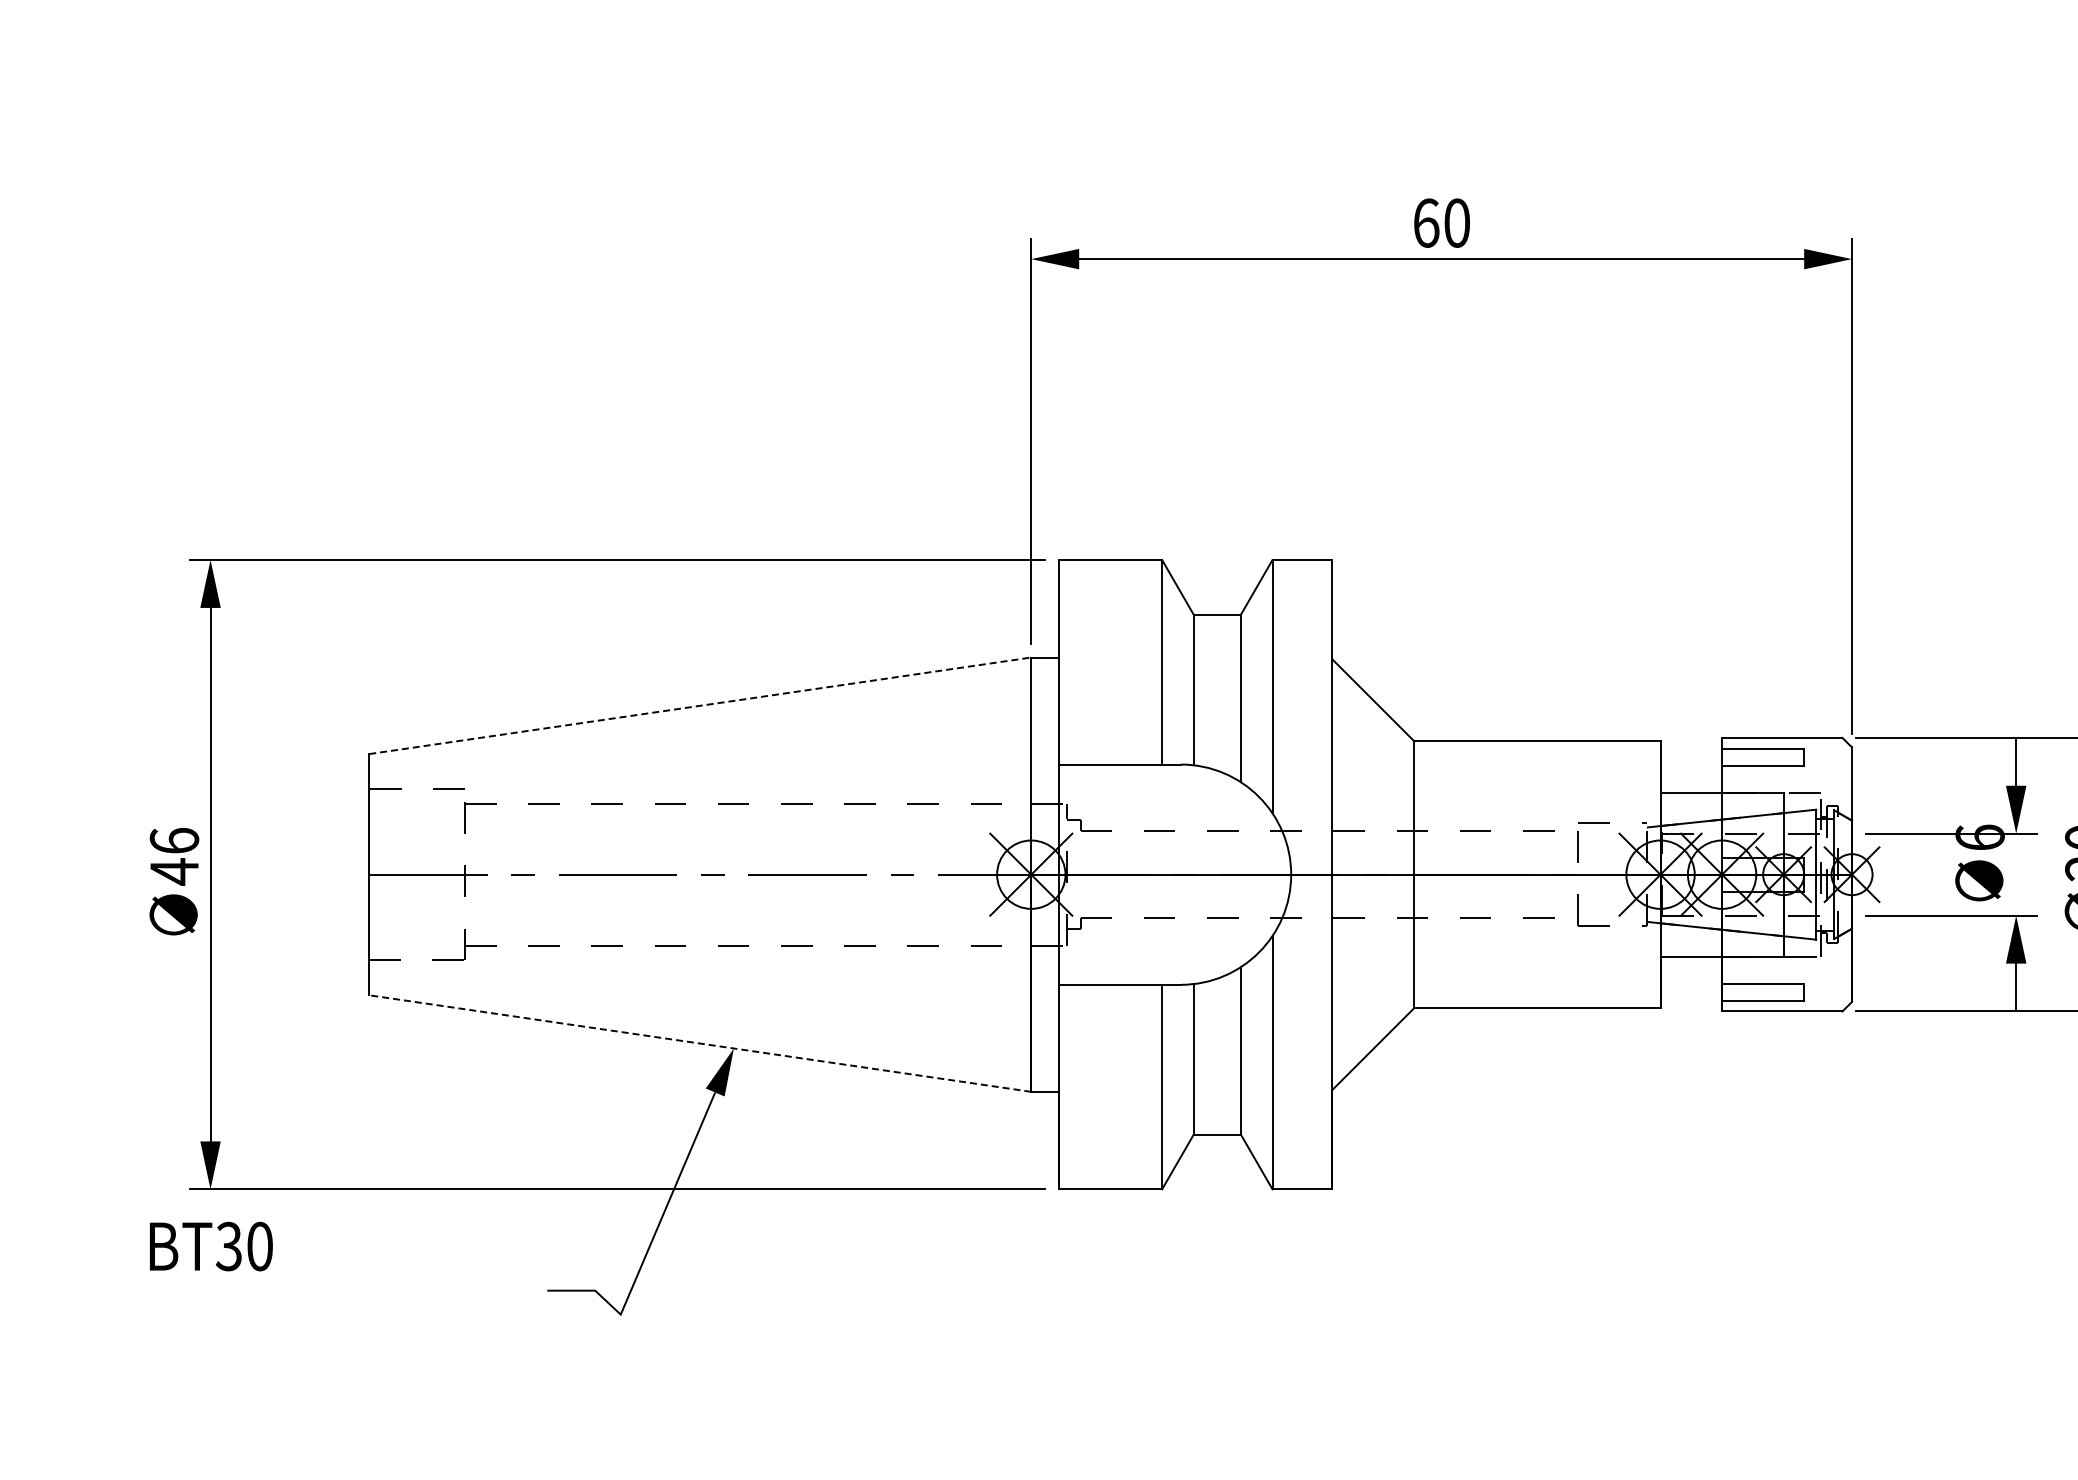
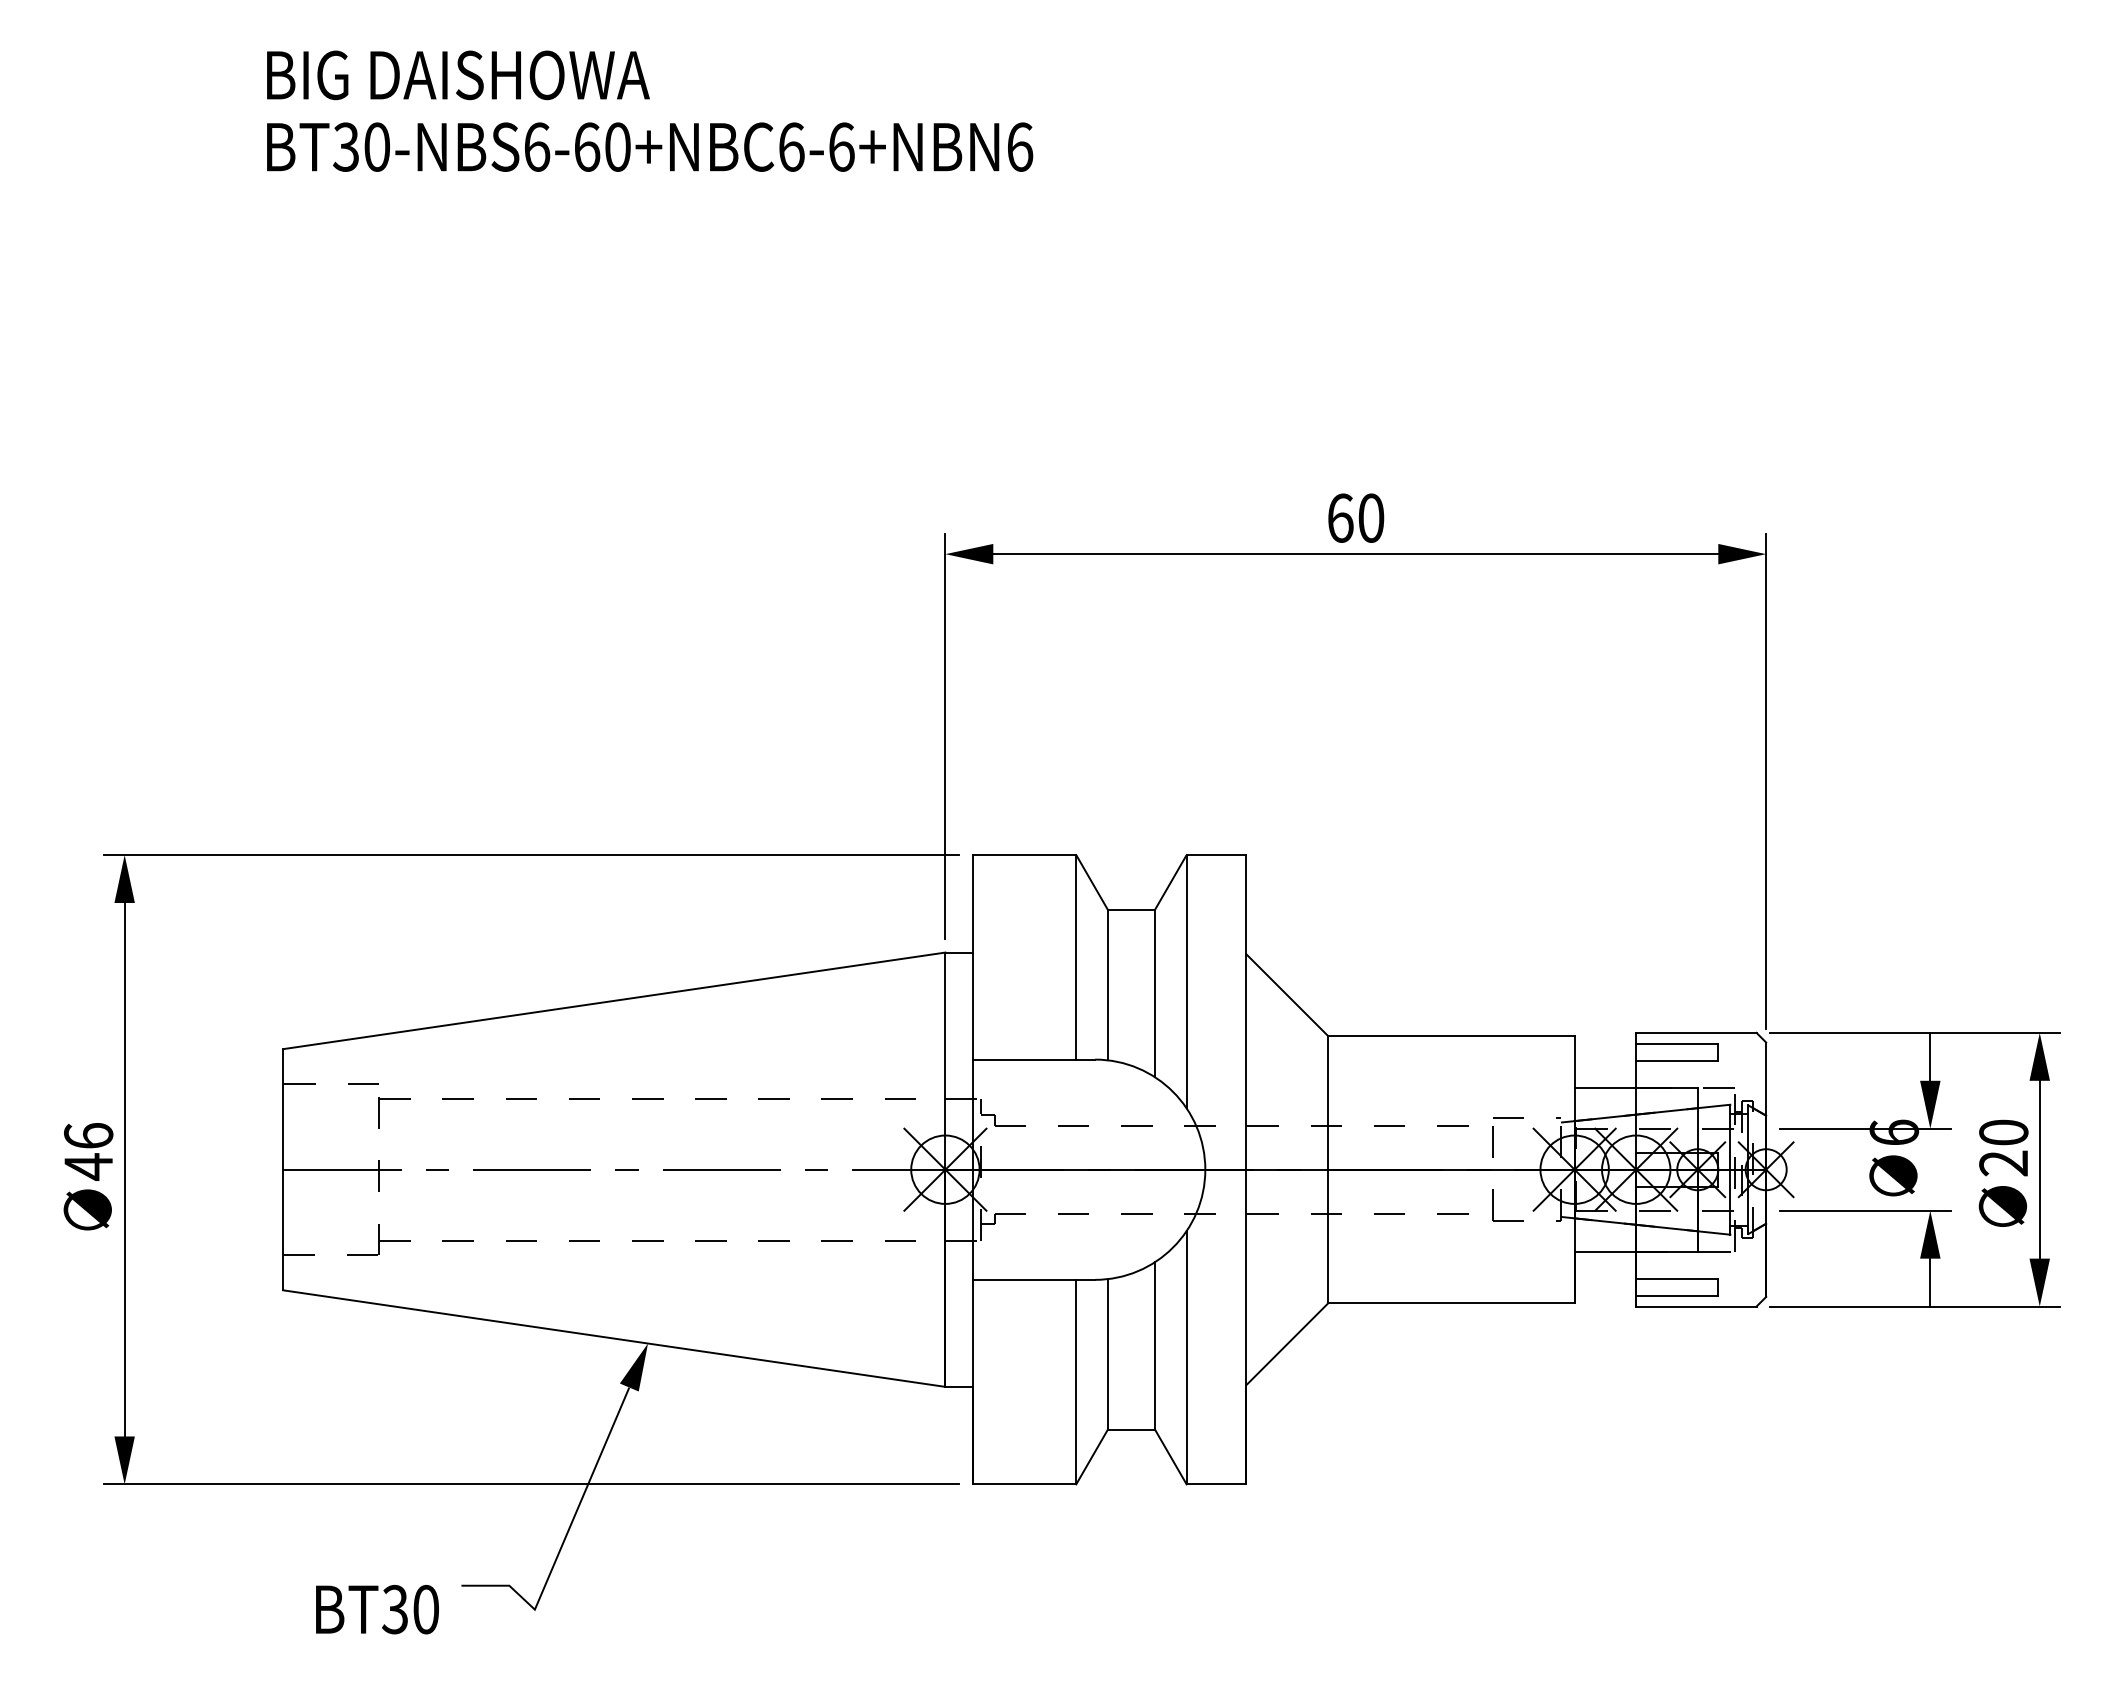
line: (700, 705) -> (614, 1000), dashed -> solid
line: (700, 1043) -> (614, 1338), dashed -> solid
text: (211, 1246) -> (377, 1609), moved

